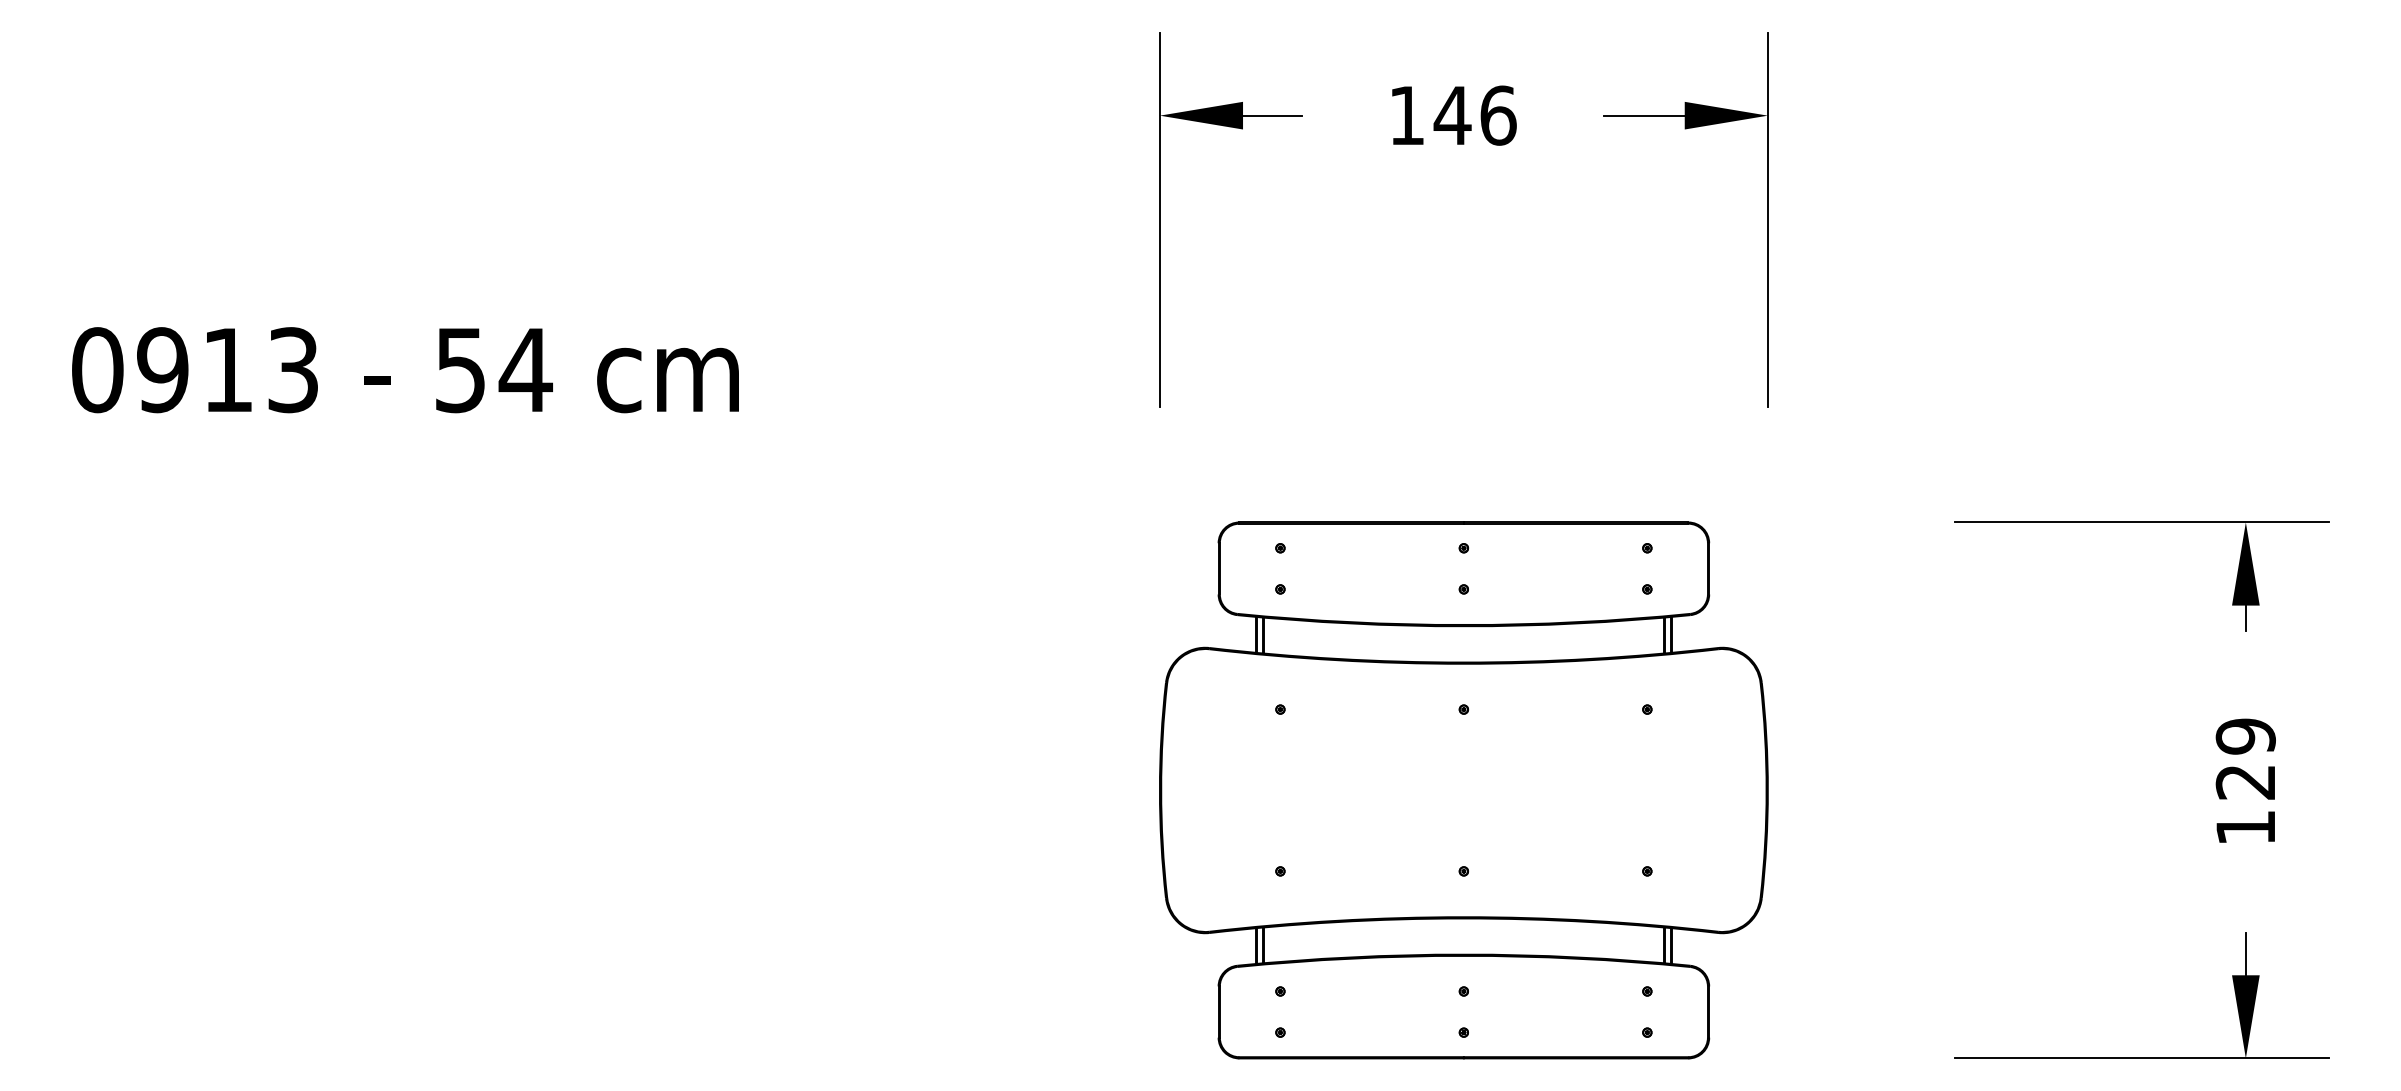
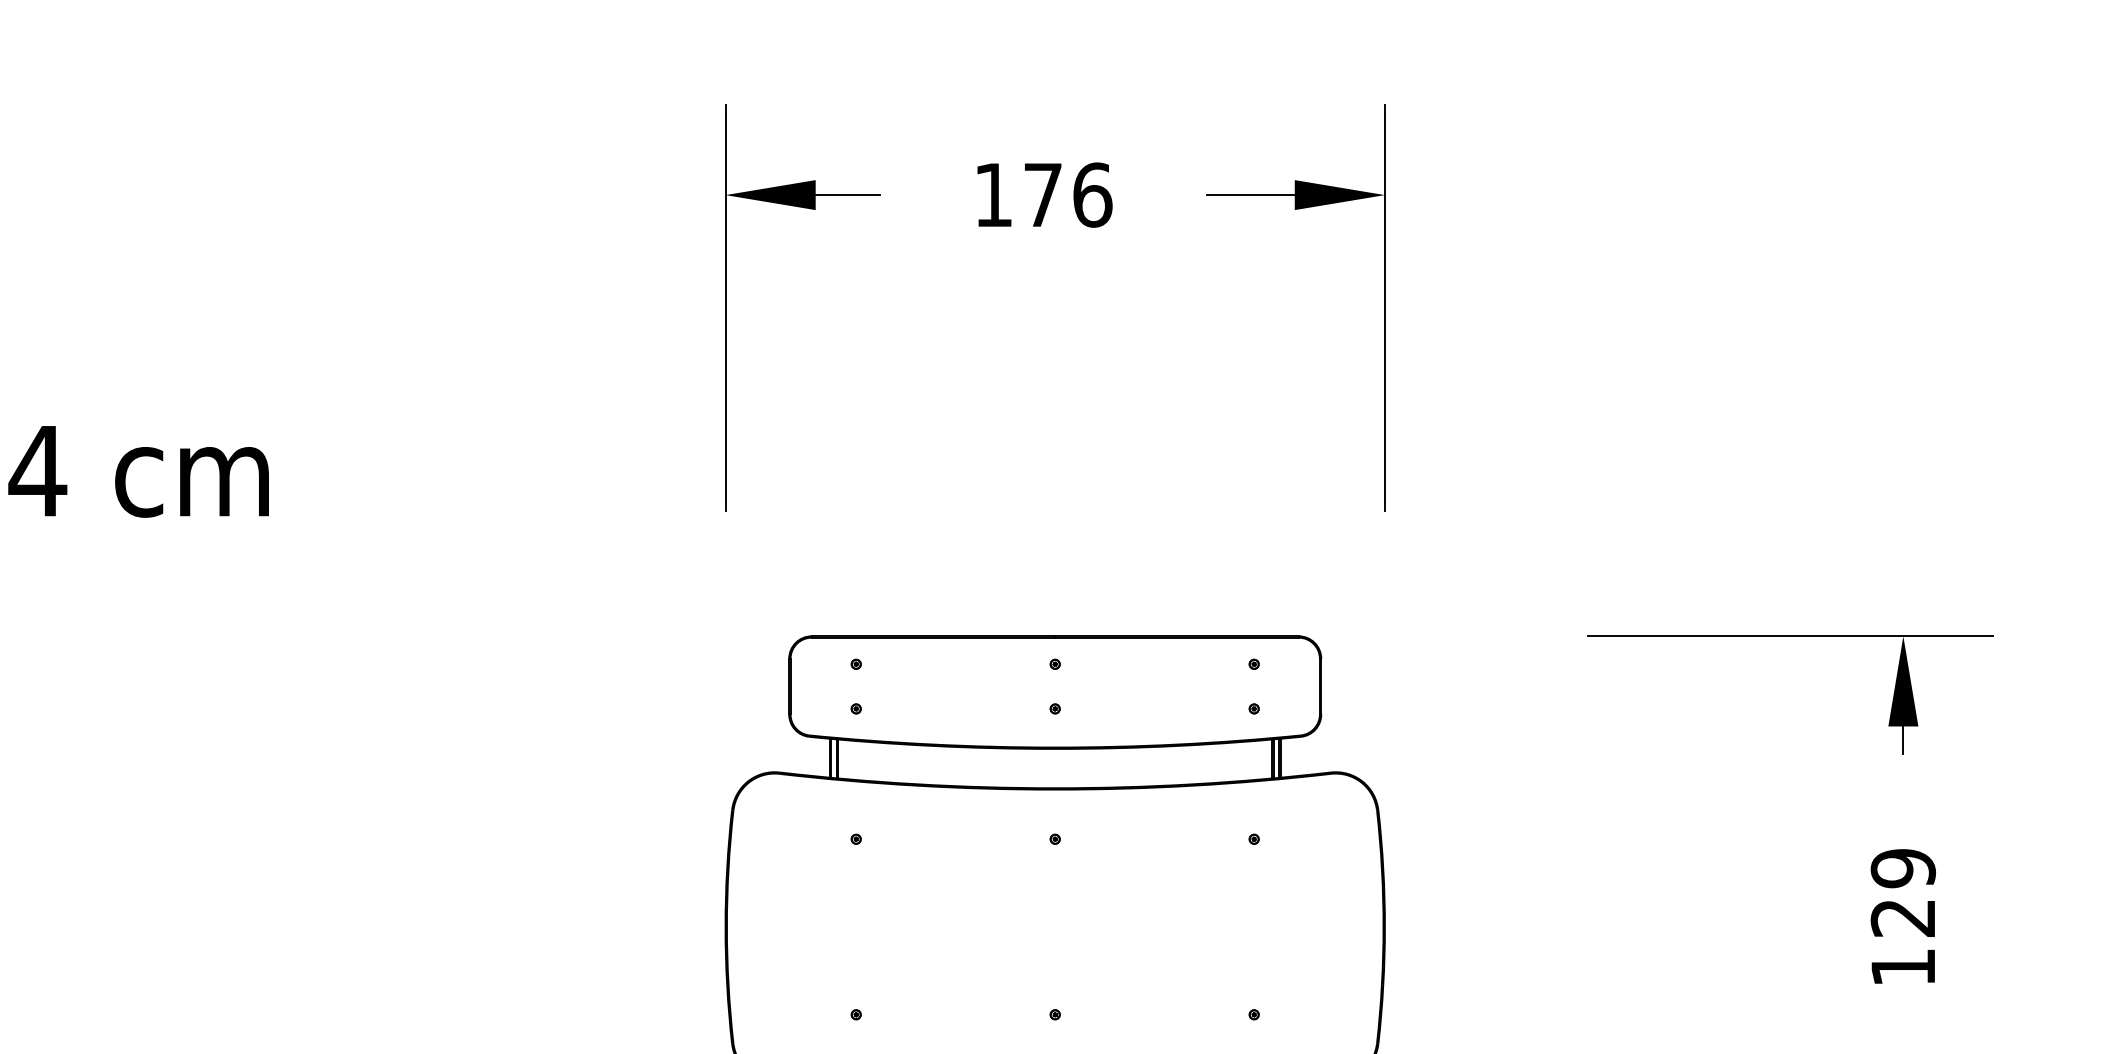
text: (1452, 115) -> (1042, 194), 146 -> 176

